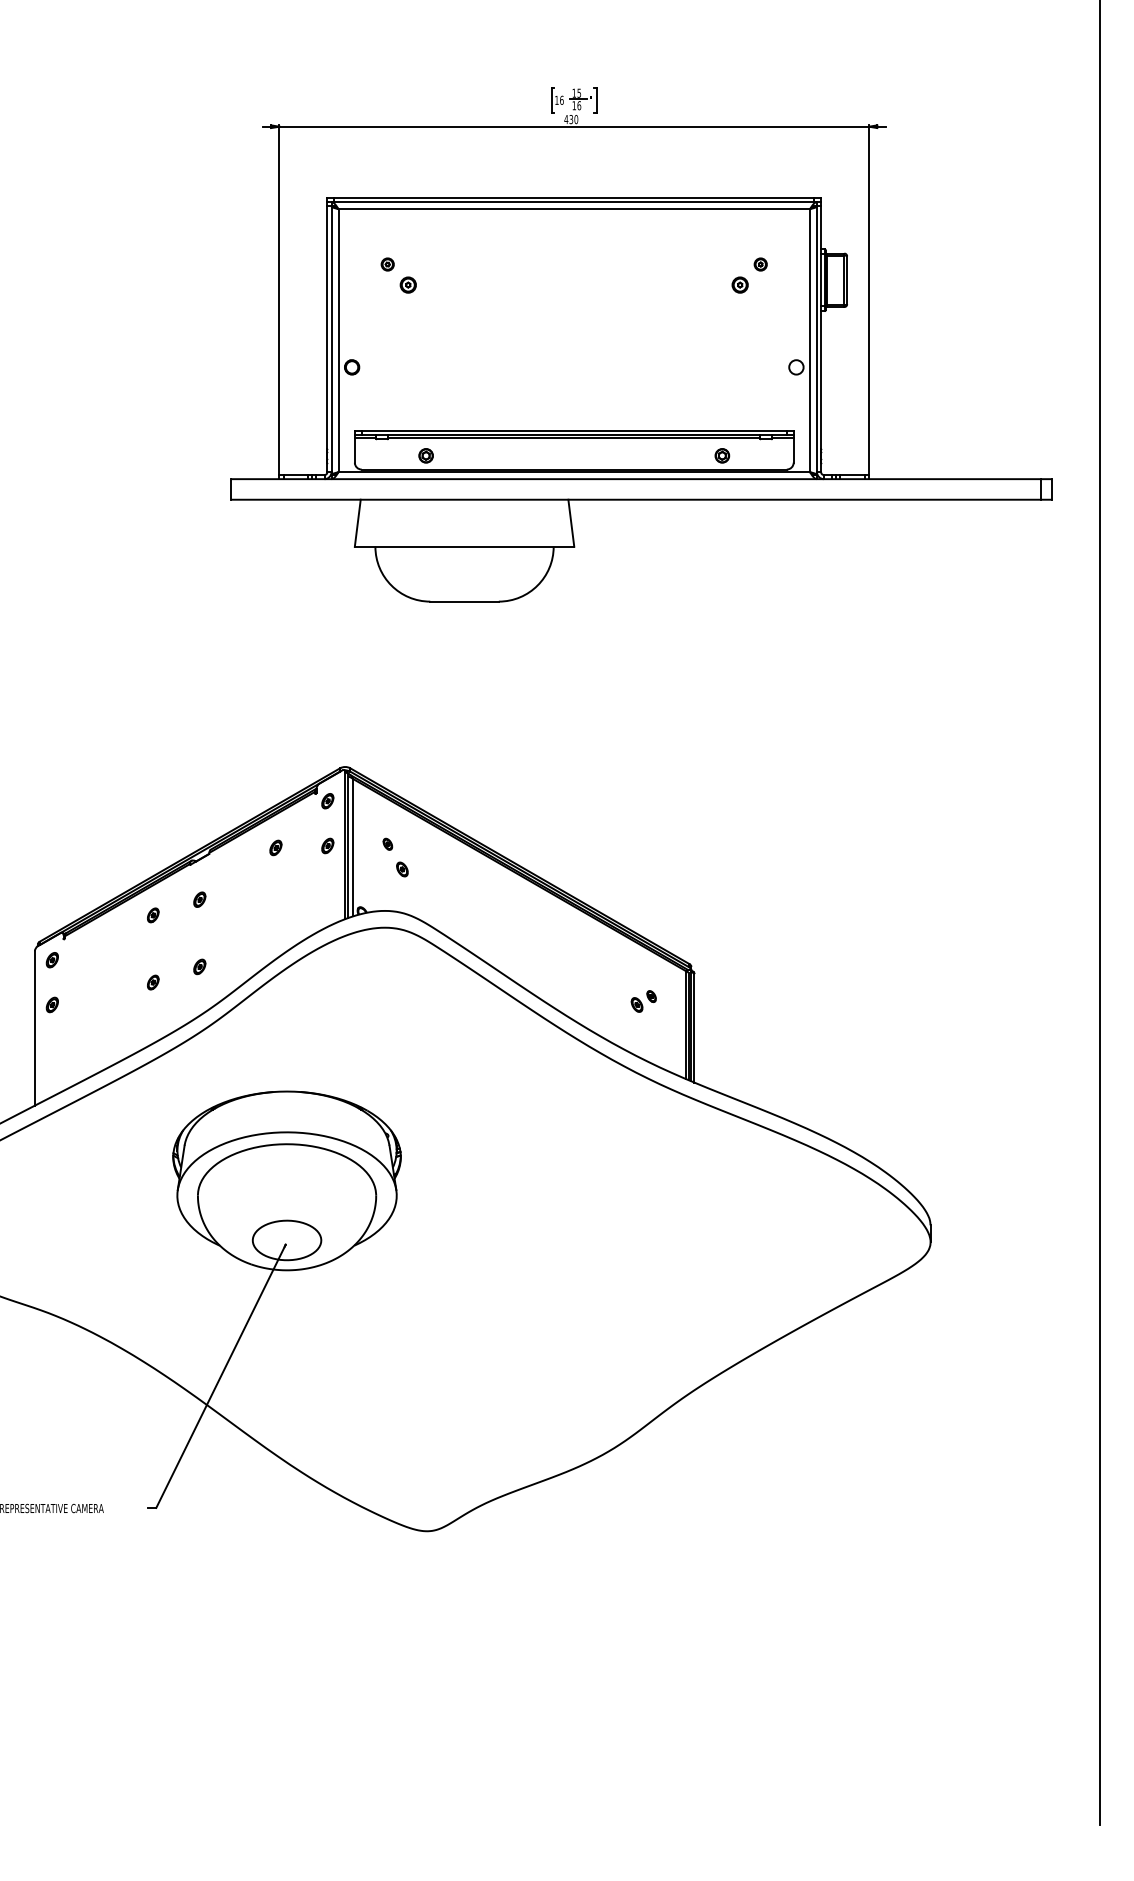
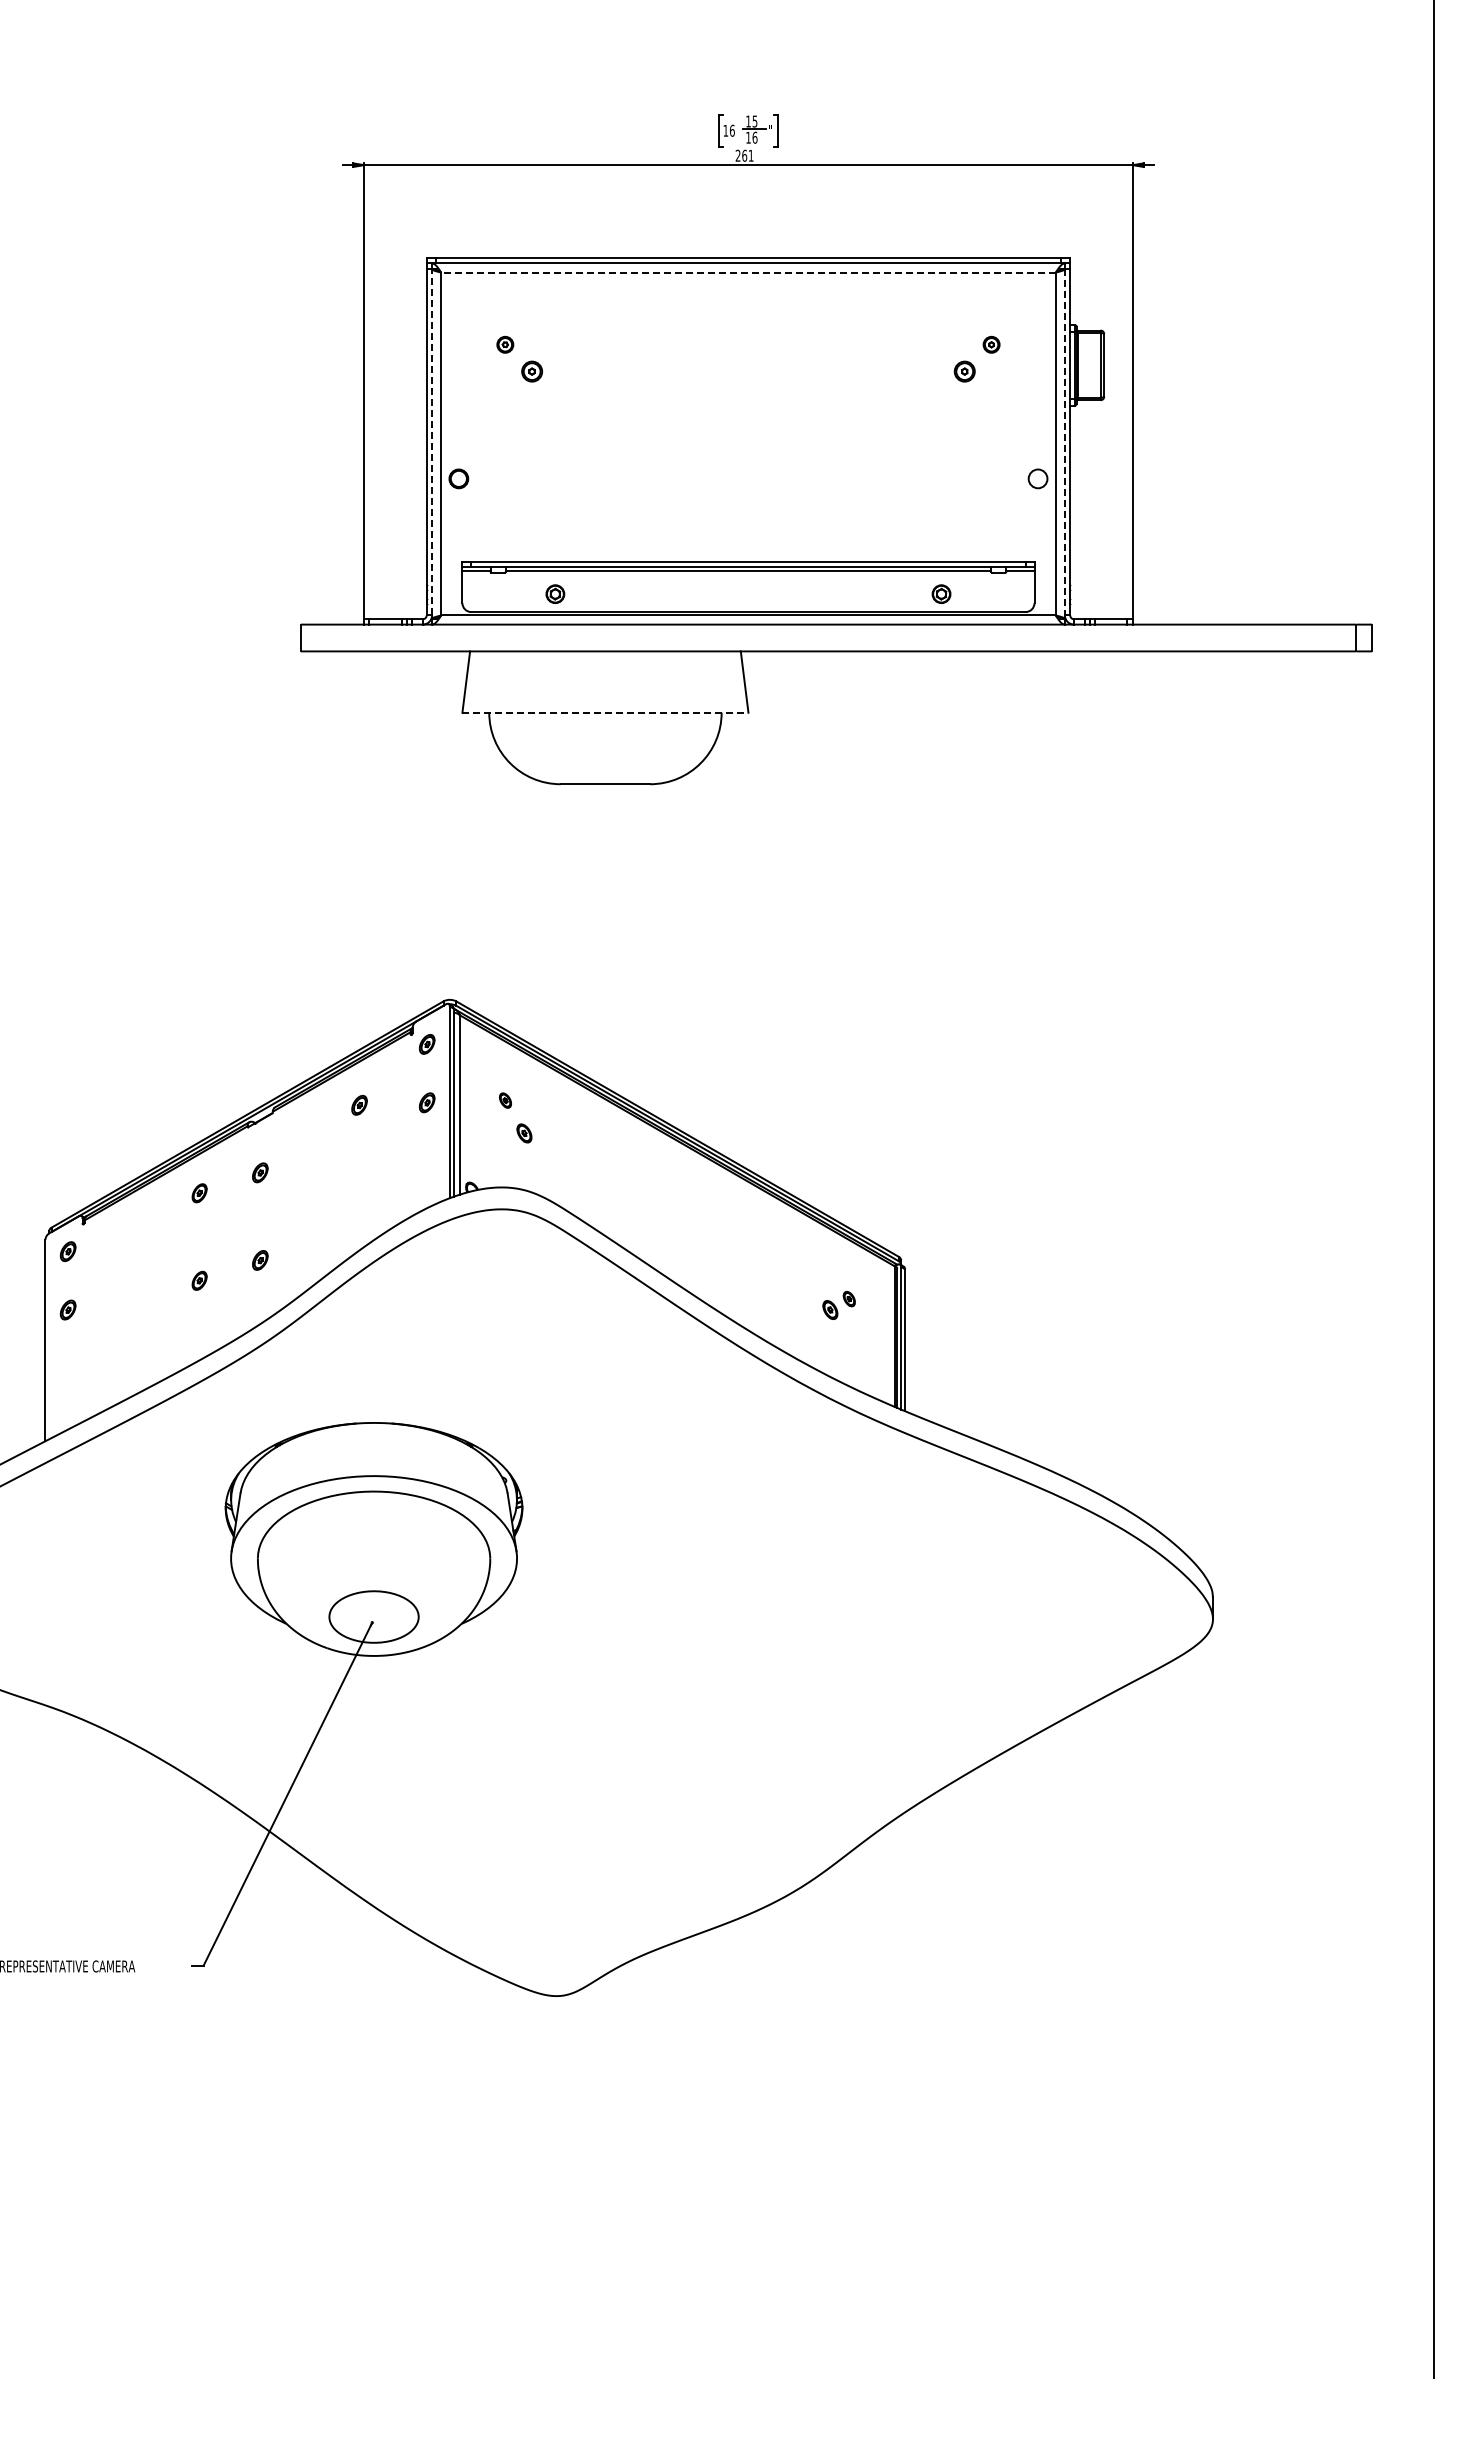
text: (571, 119) -> (744, 155), 430 -> 261
line: (573, 209) -> (747, 272), solid -> dashed
line: (331, 338) -> (432, 441), solid -> dashed
line: (816, 339) -> (1064, 442), solid -> dashed
line: (464, 546) -> (605, 712), solid -> dashed

